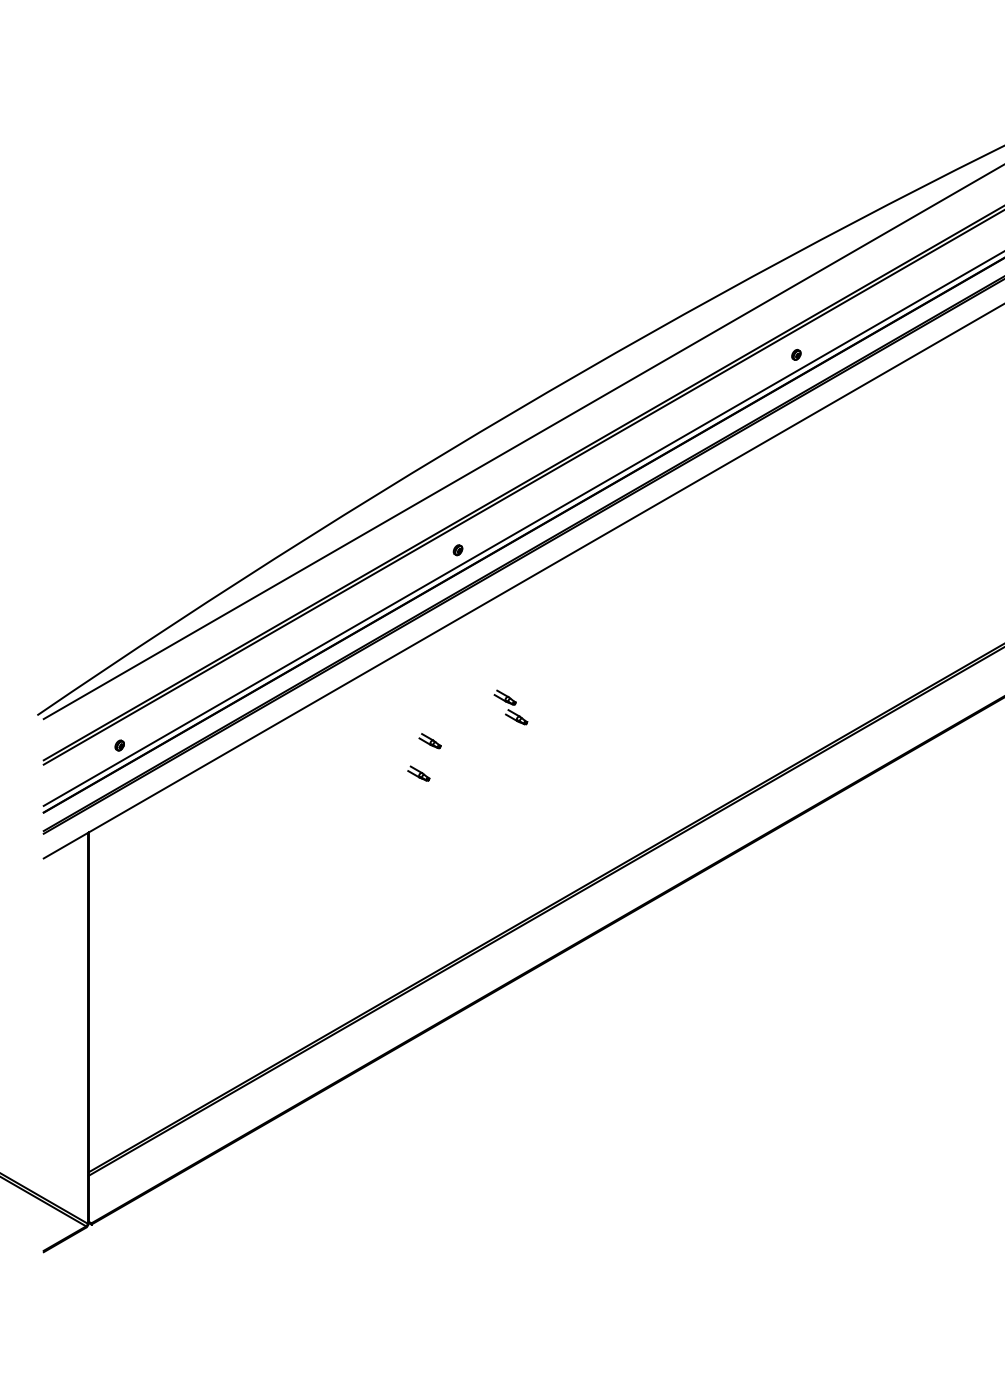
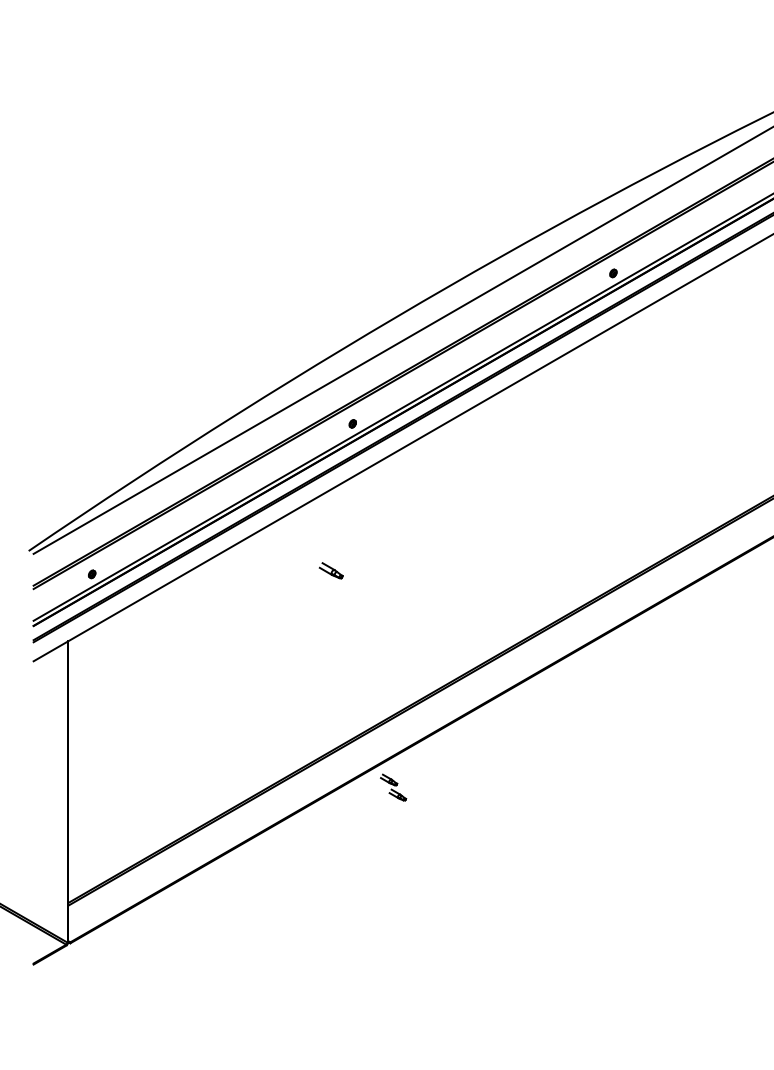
part: (510, 707) -> (393, 787), moved
part: (429, 741) -> (330, 571), size x1.4
part: (418, 773) -> (322, 595), removed

